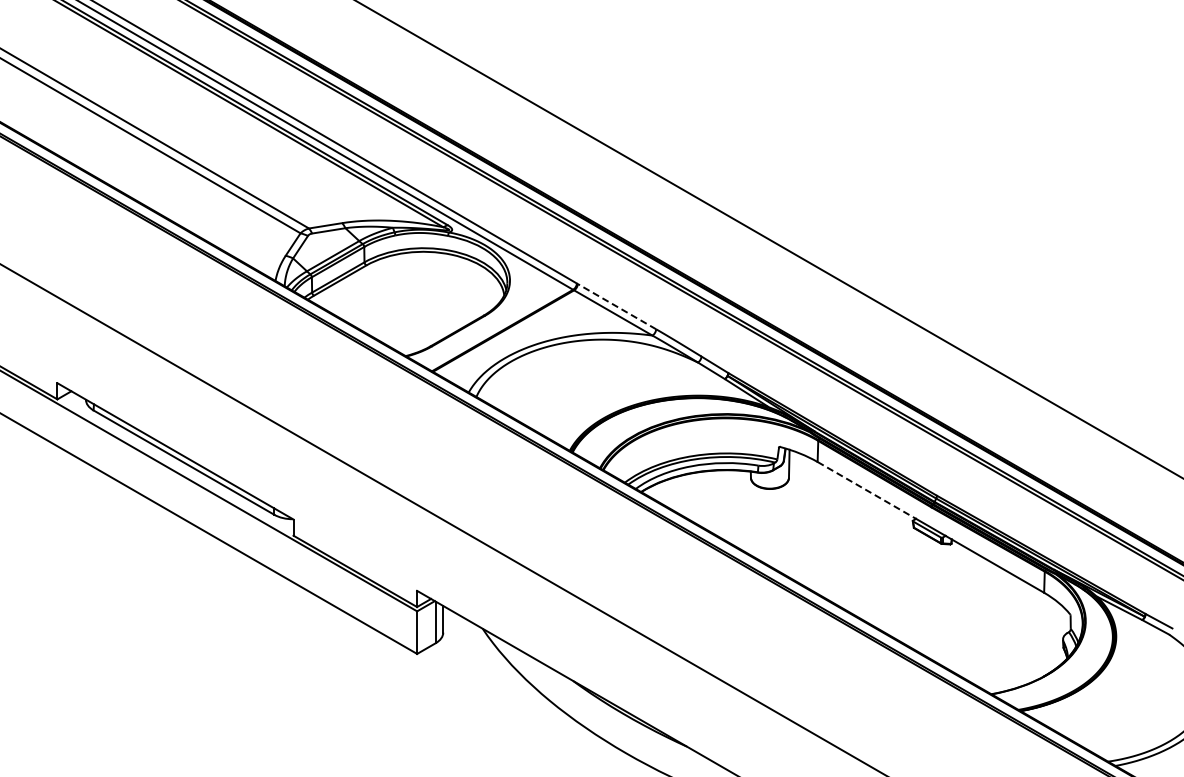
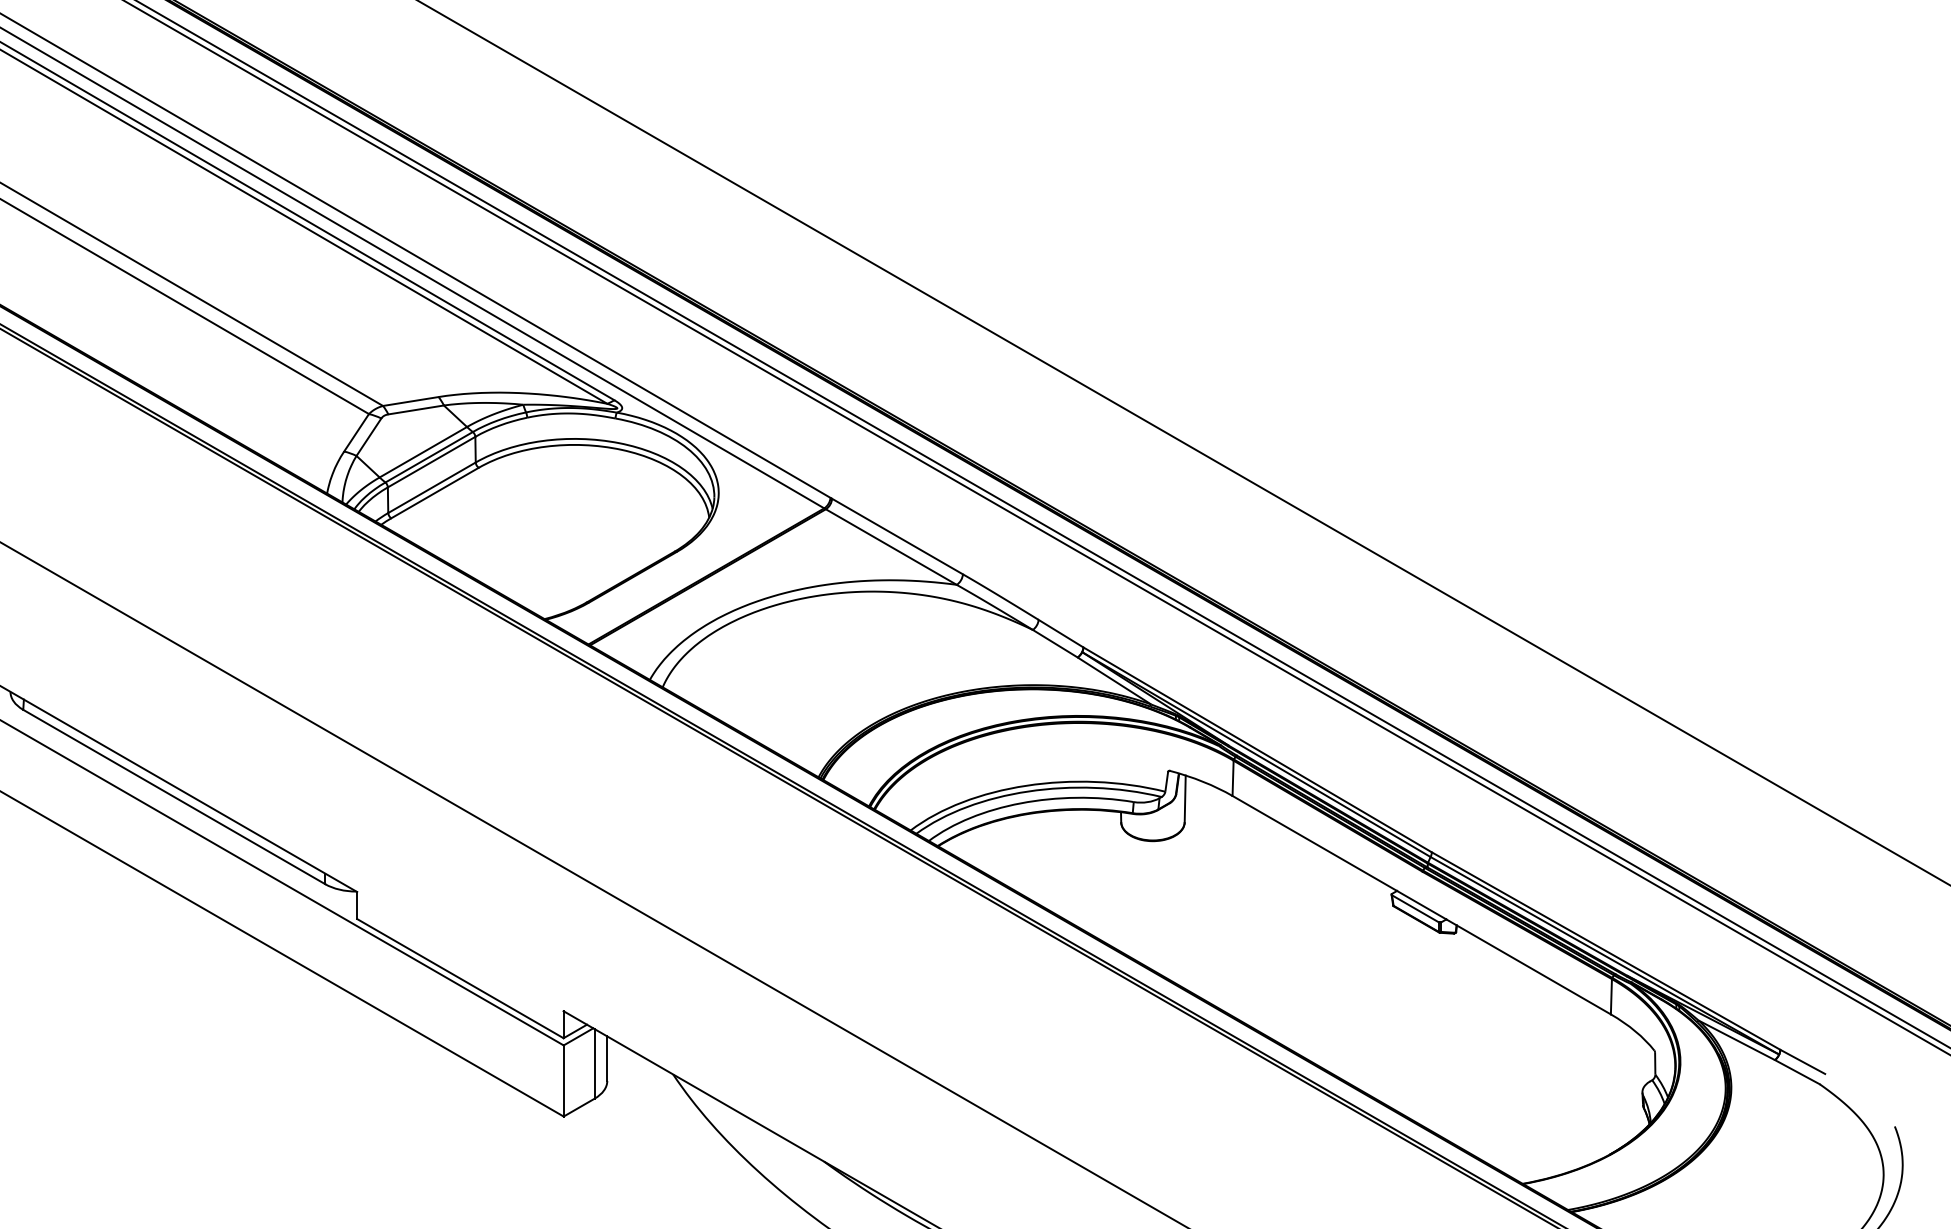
line: (616, 306) -> (896, 536), dashed -> solid
line: (866, 490) -> (1314, 843), dashed -> solid

